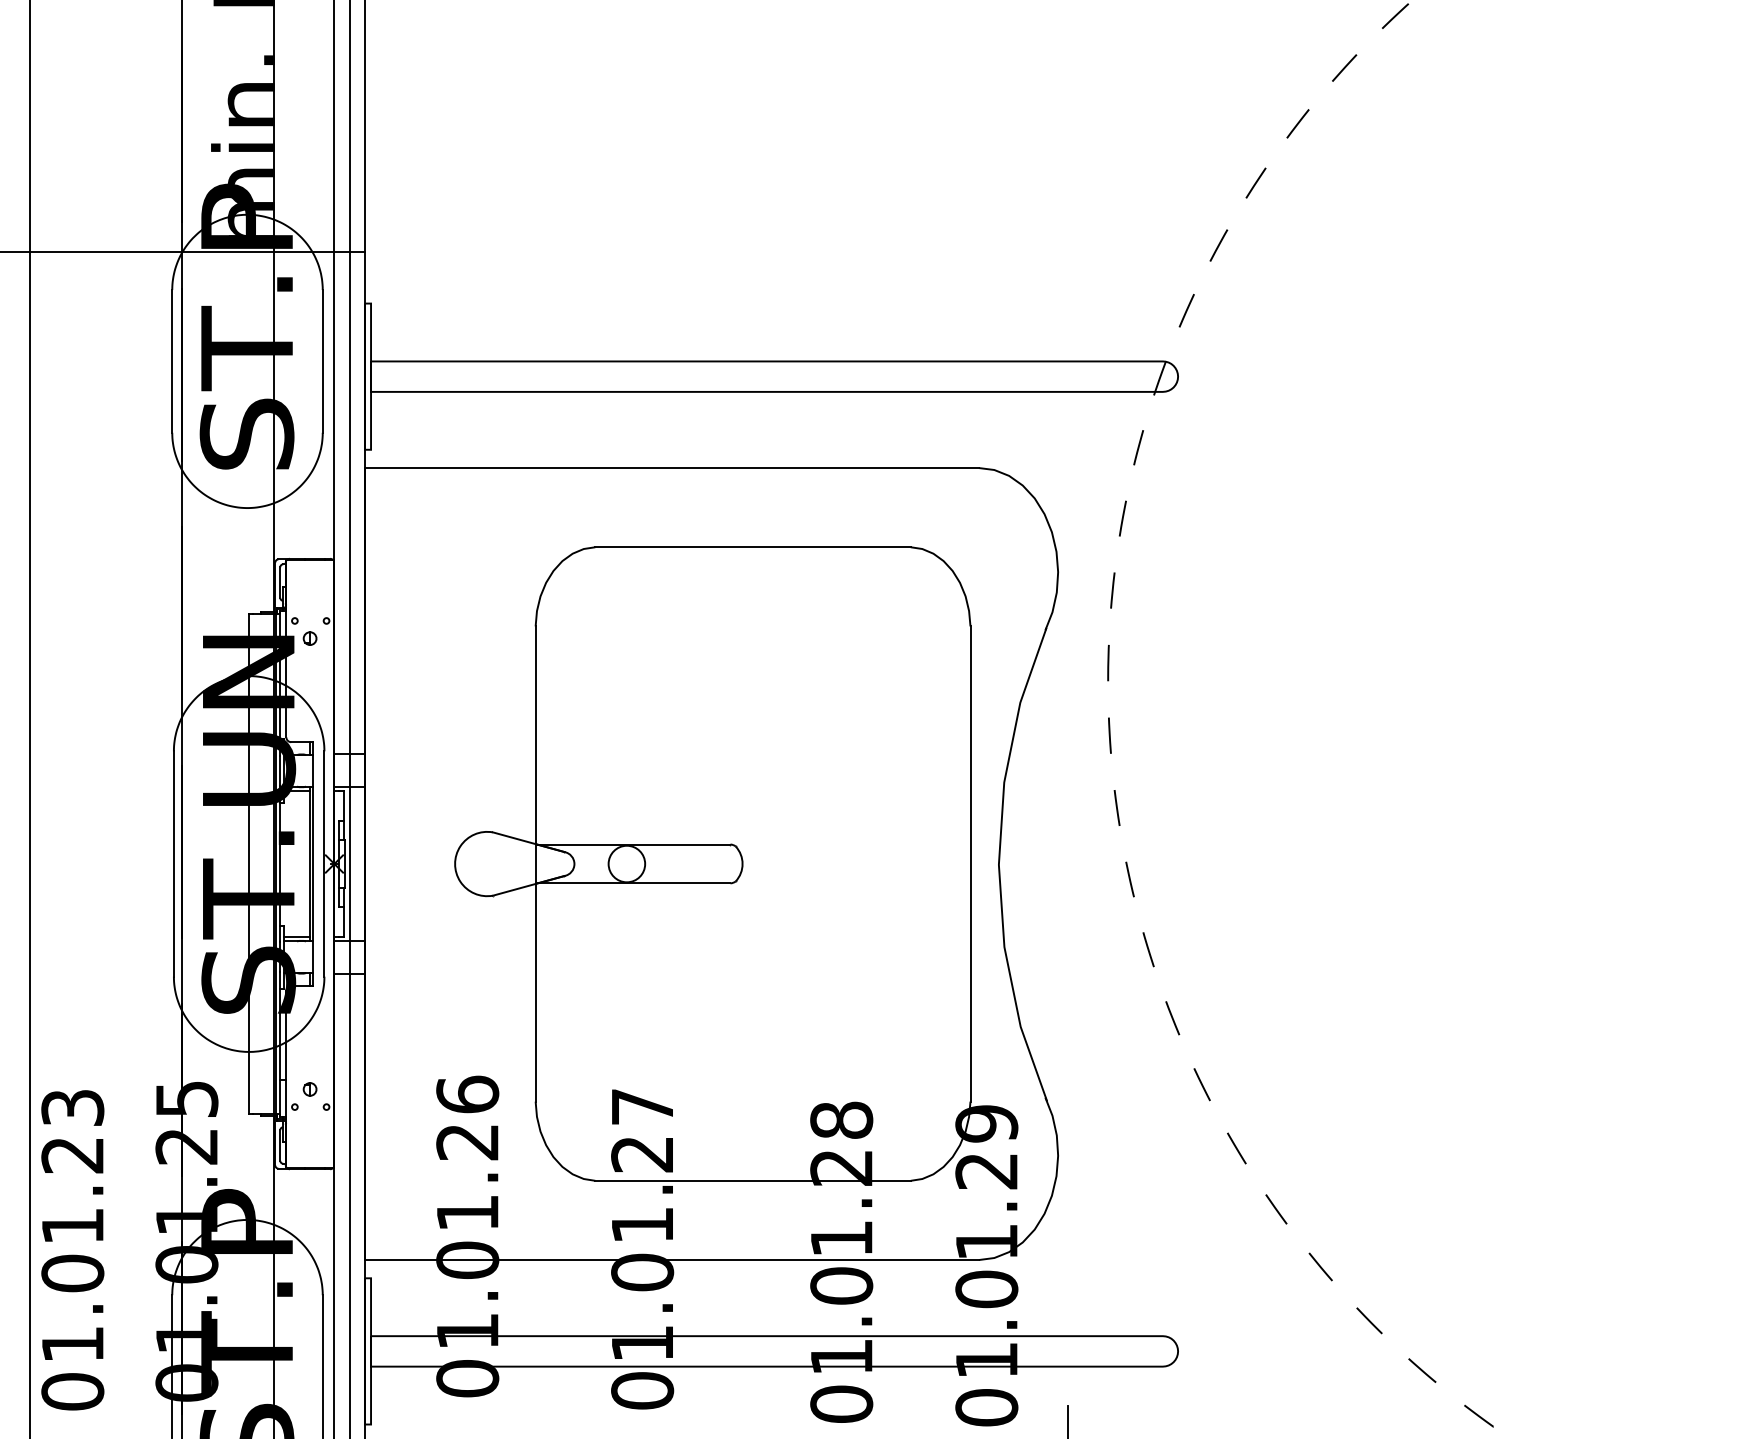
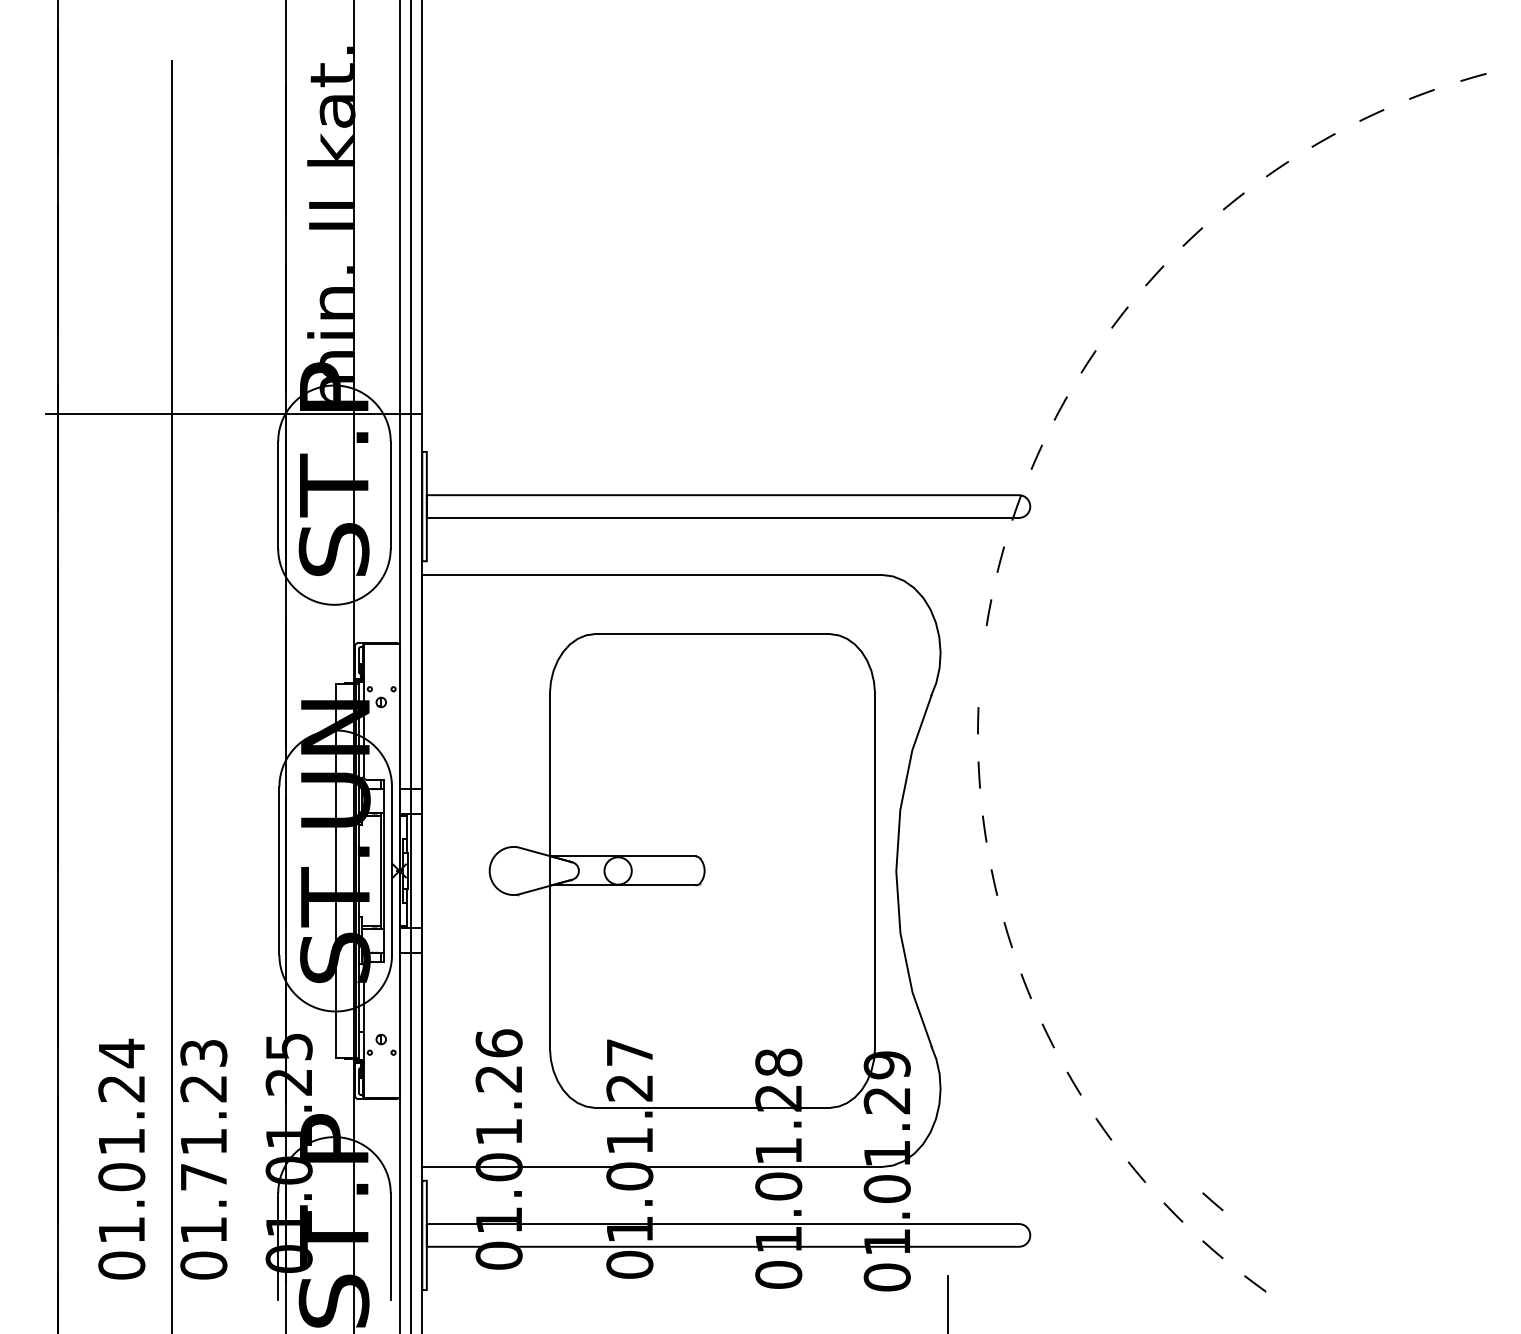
line: (1112, 590) -> (981, 666), removed
text: (72, 1273) -> (203, 1177), 01.01.23 -> 01.71.23
line: (1421, 1306) -> (1212, 1201), added

